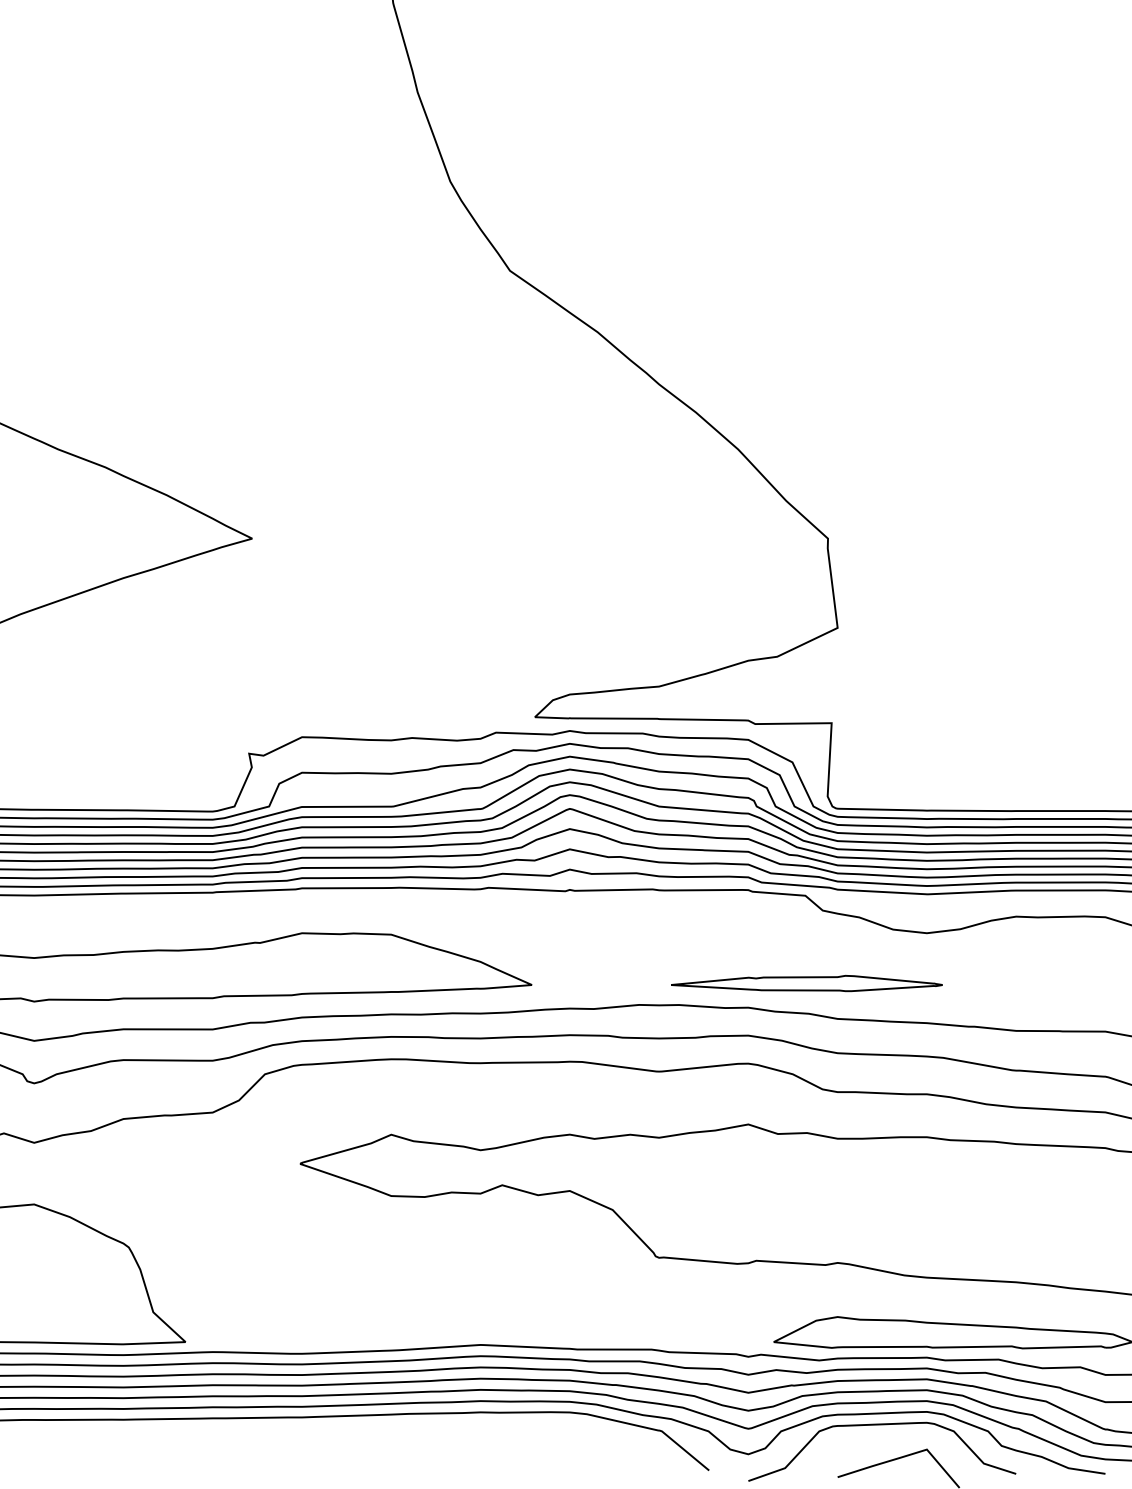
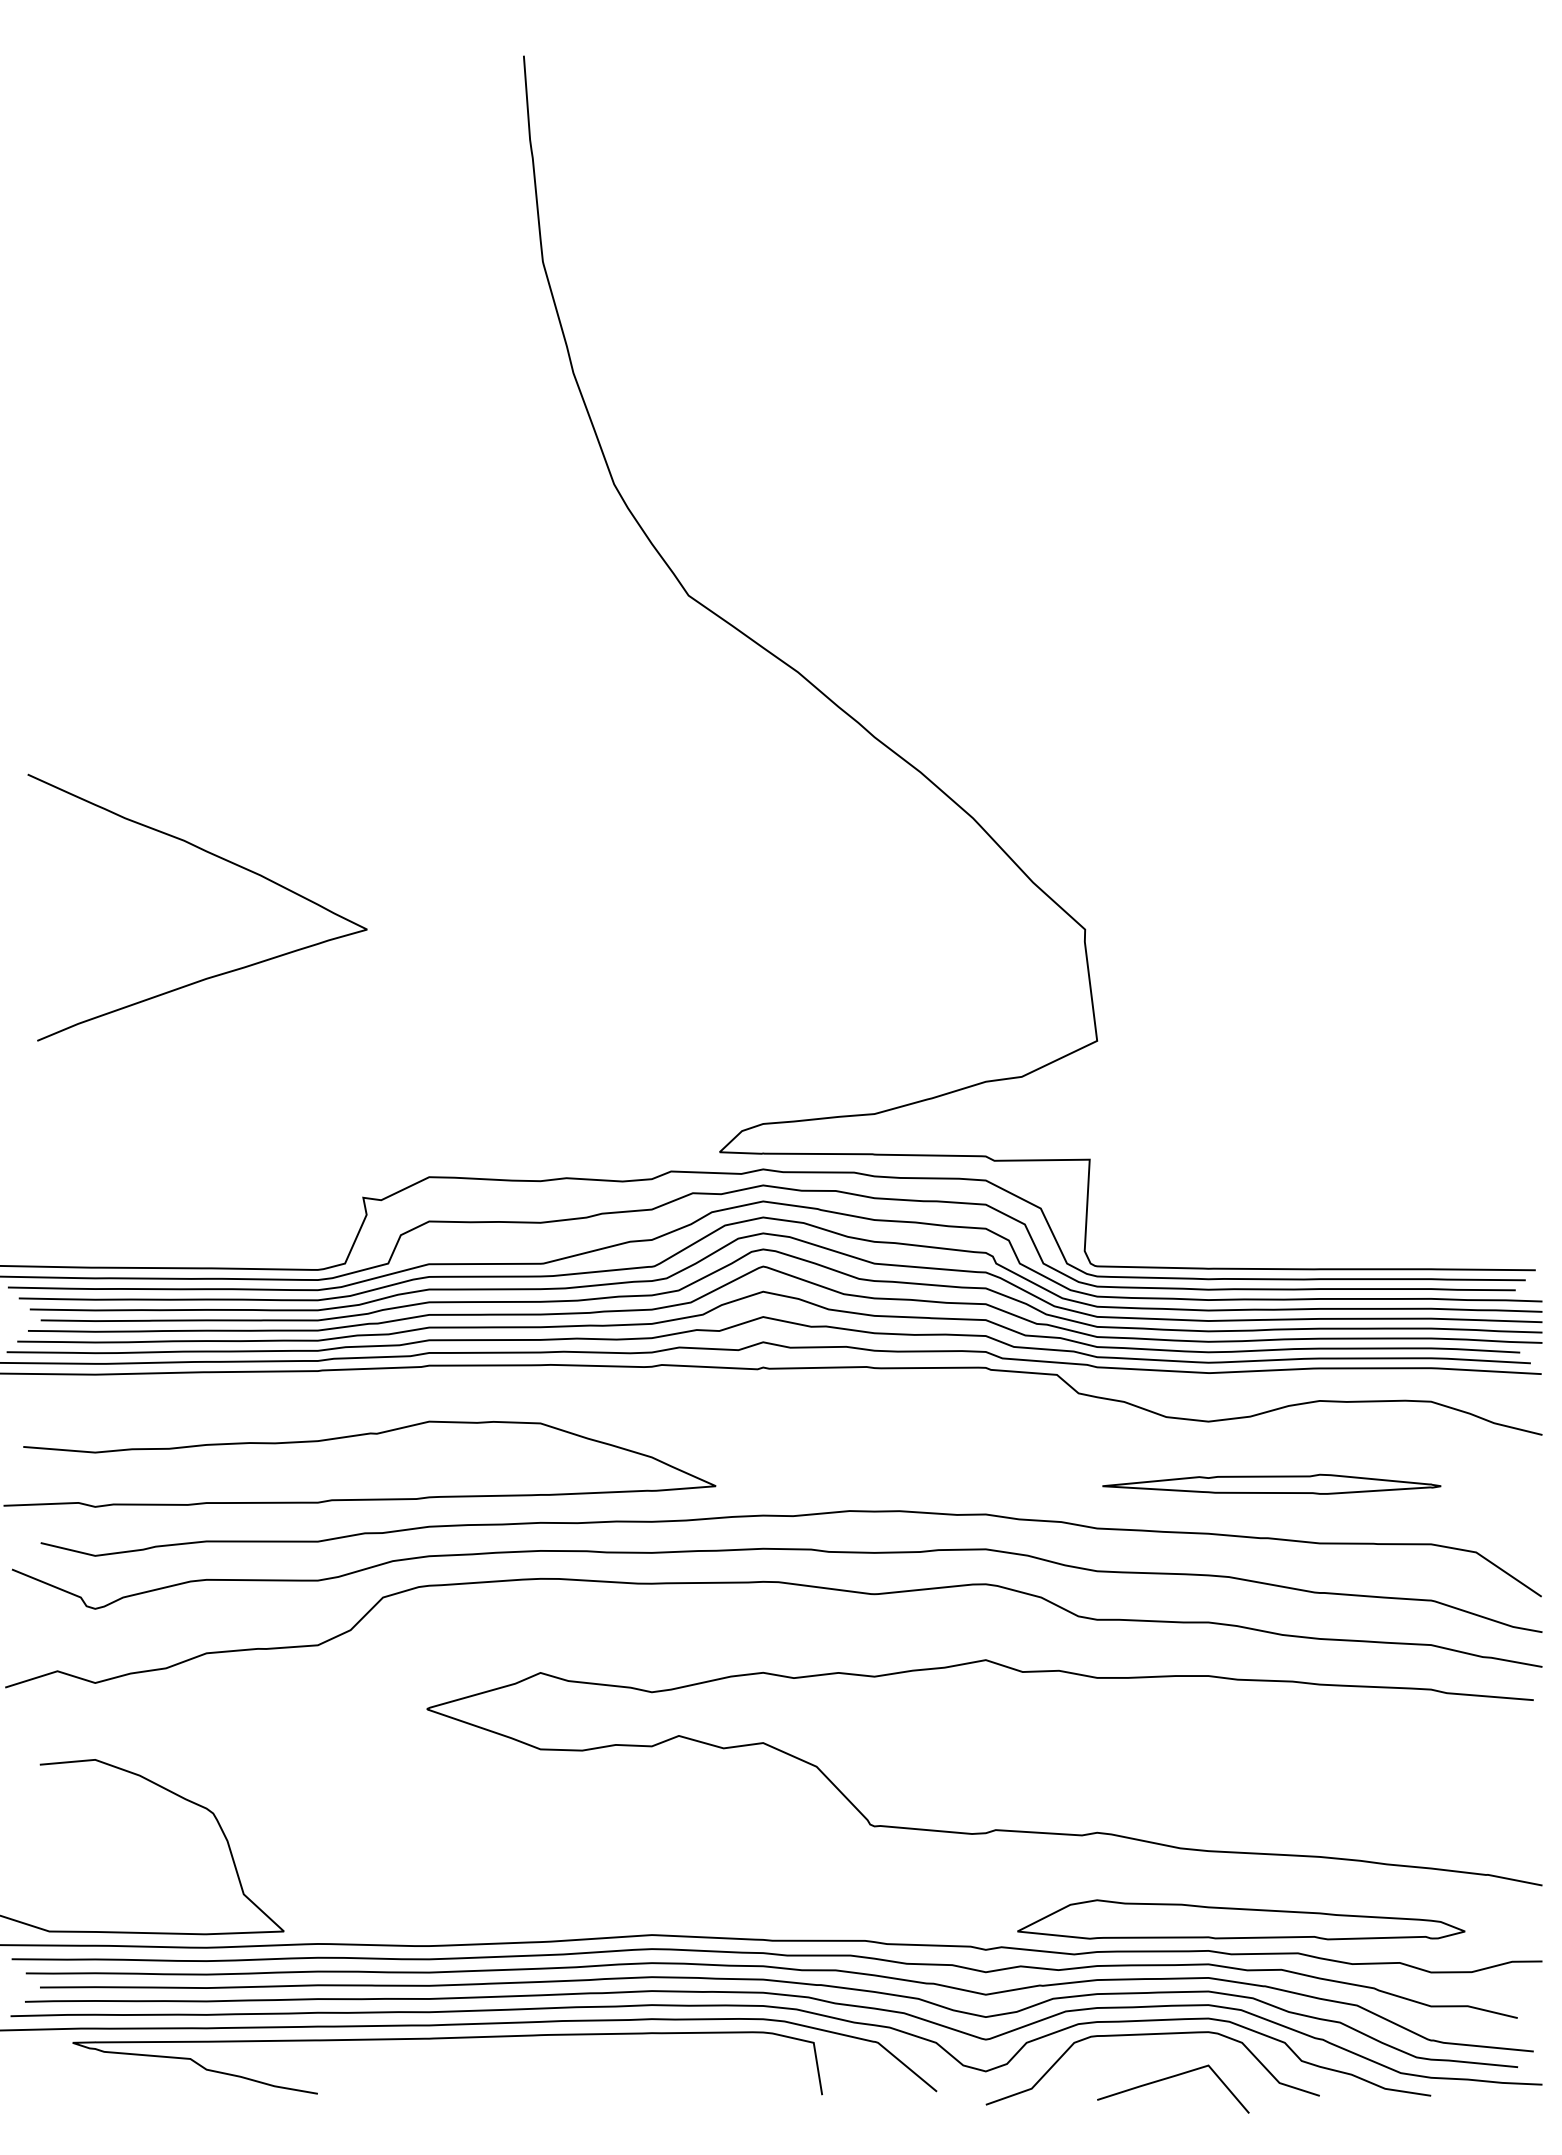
part: (806, 982) -> (1271, 1483), moved
curve: (314, 1428) -> (444, 2039), added

